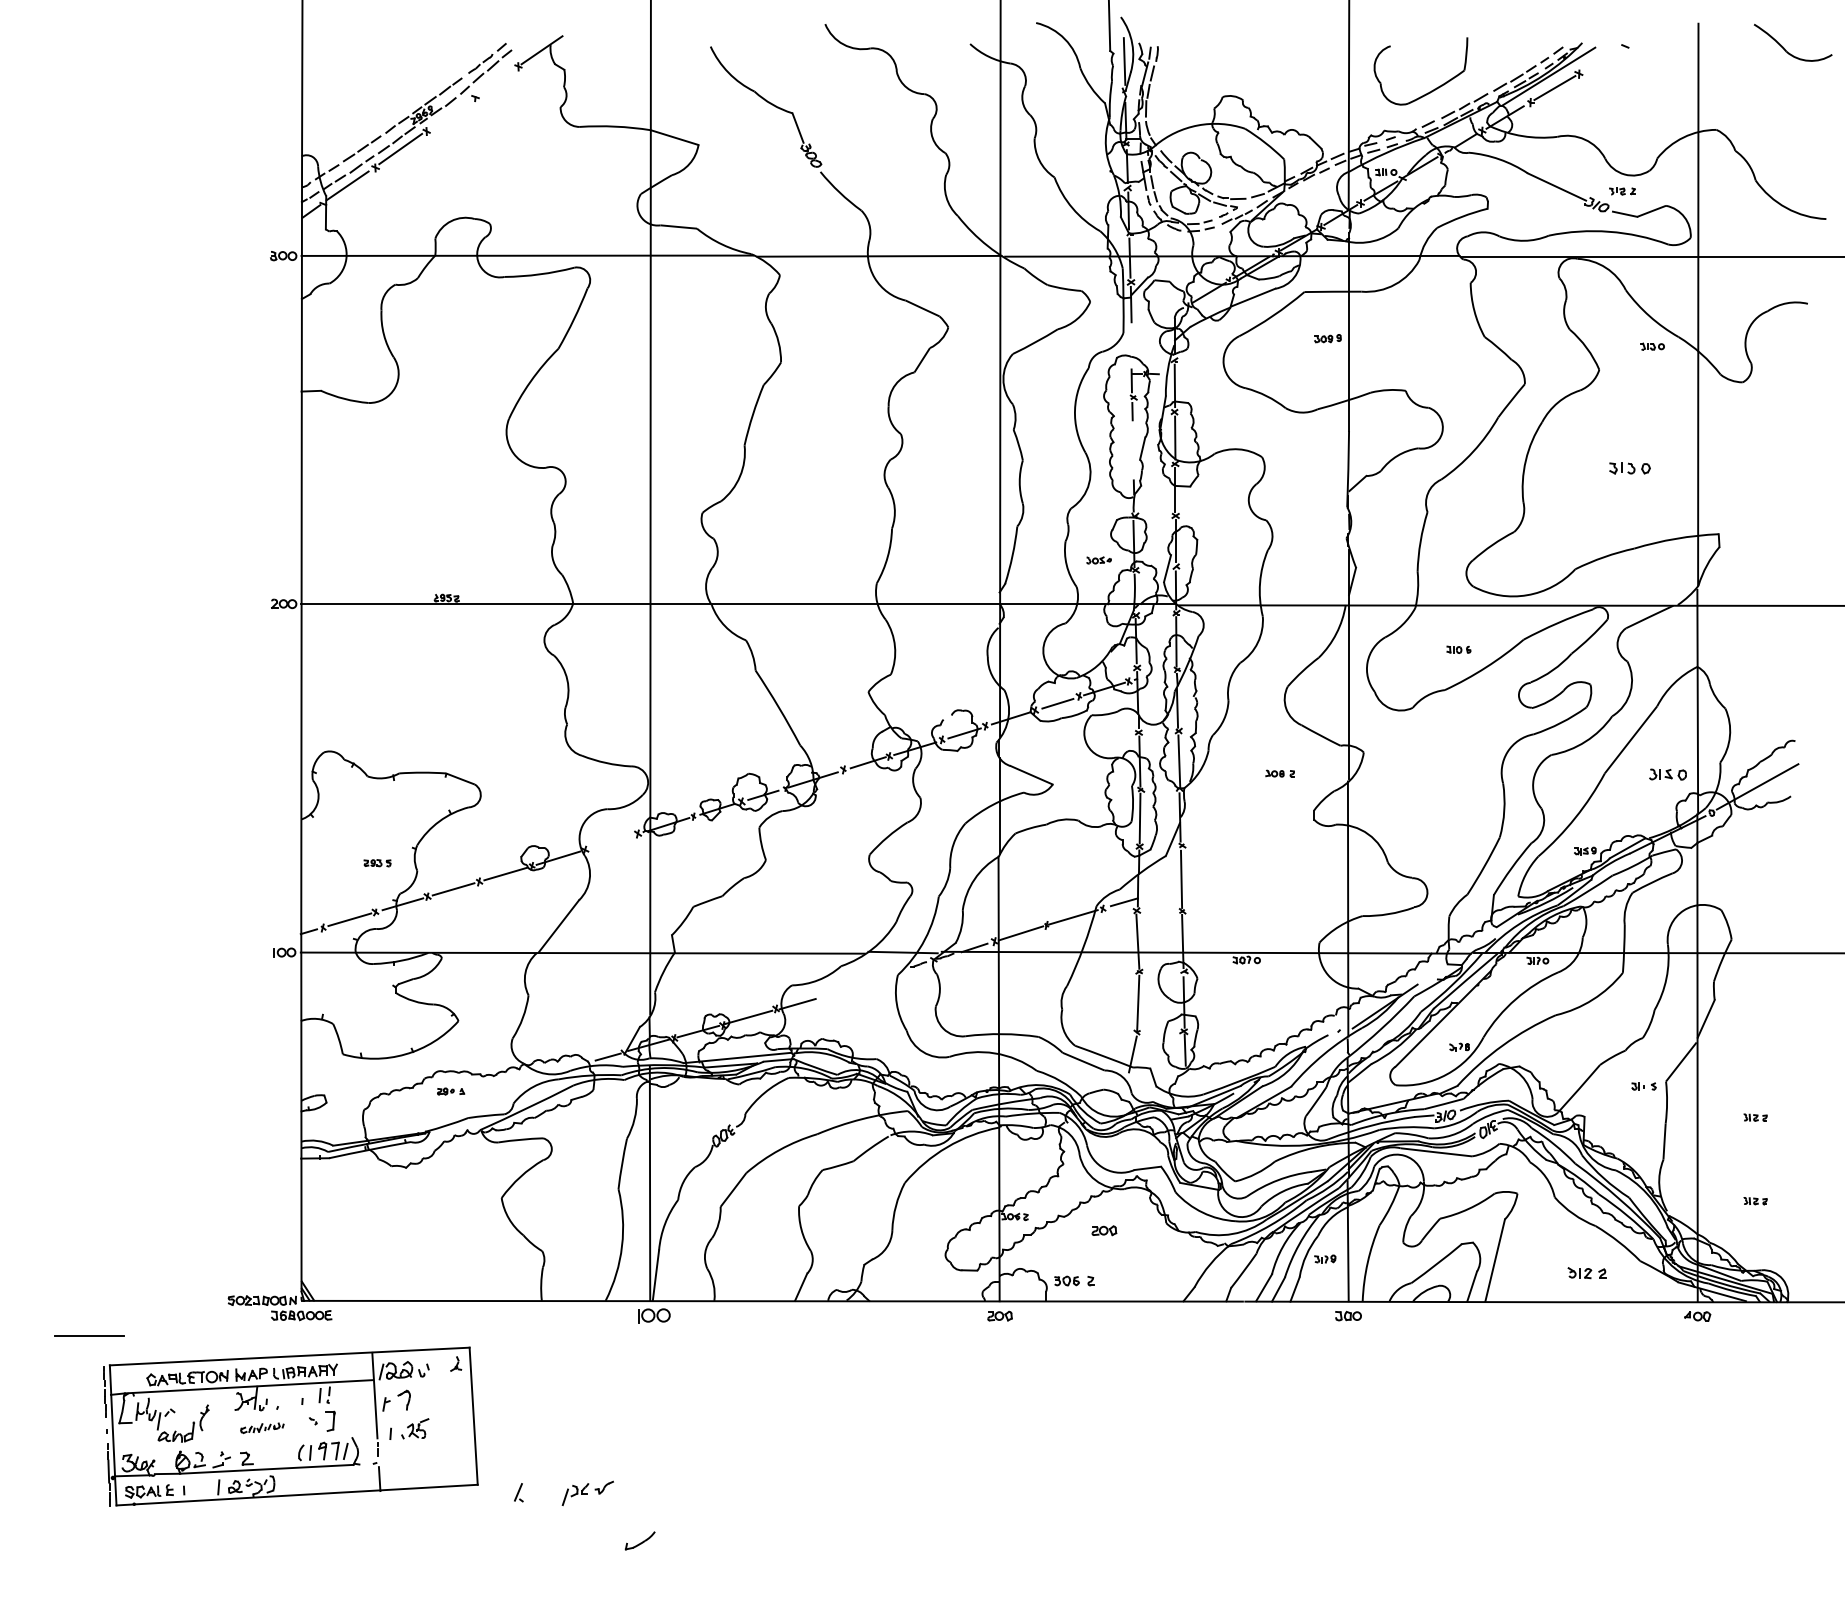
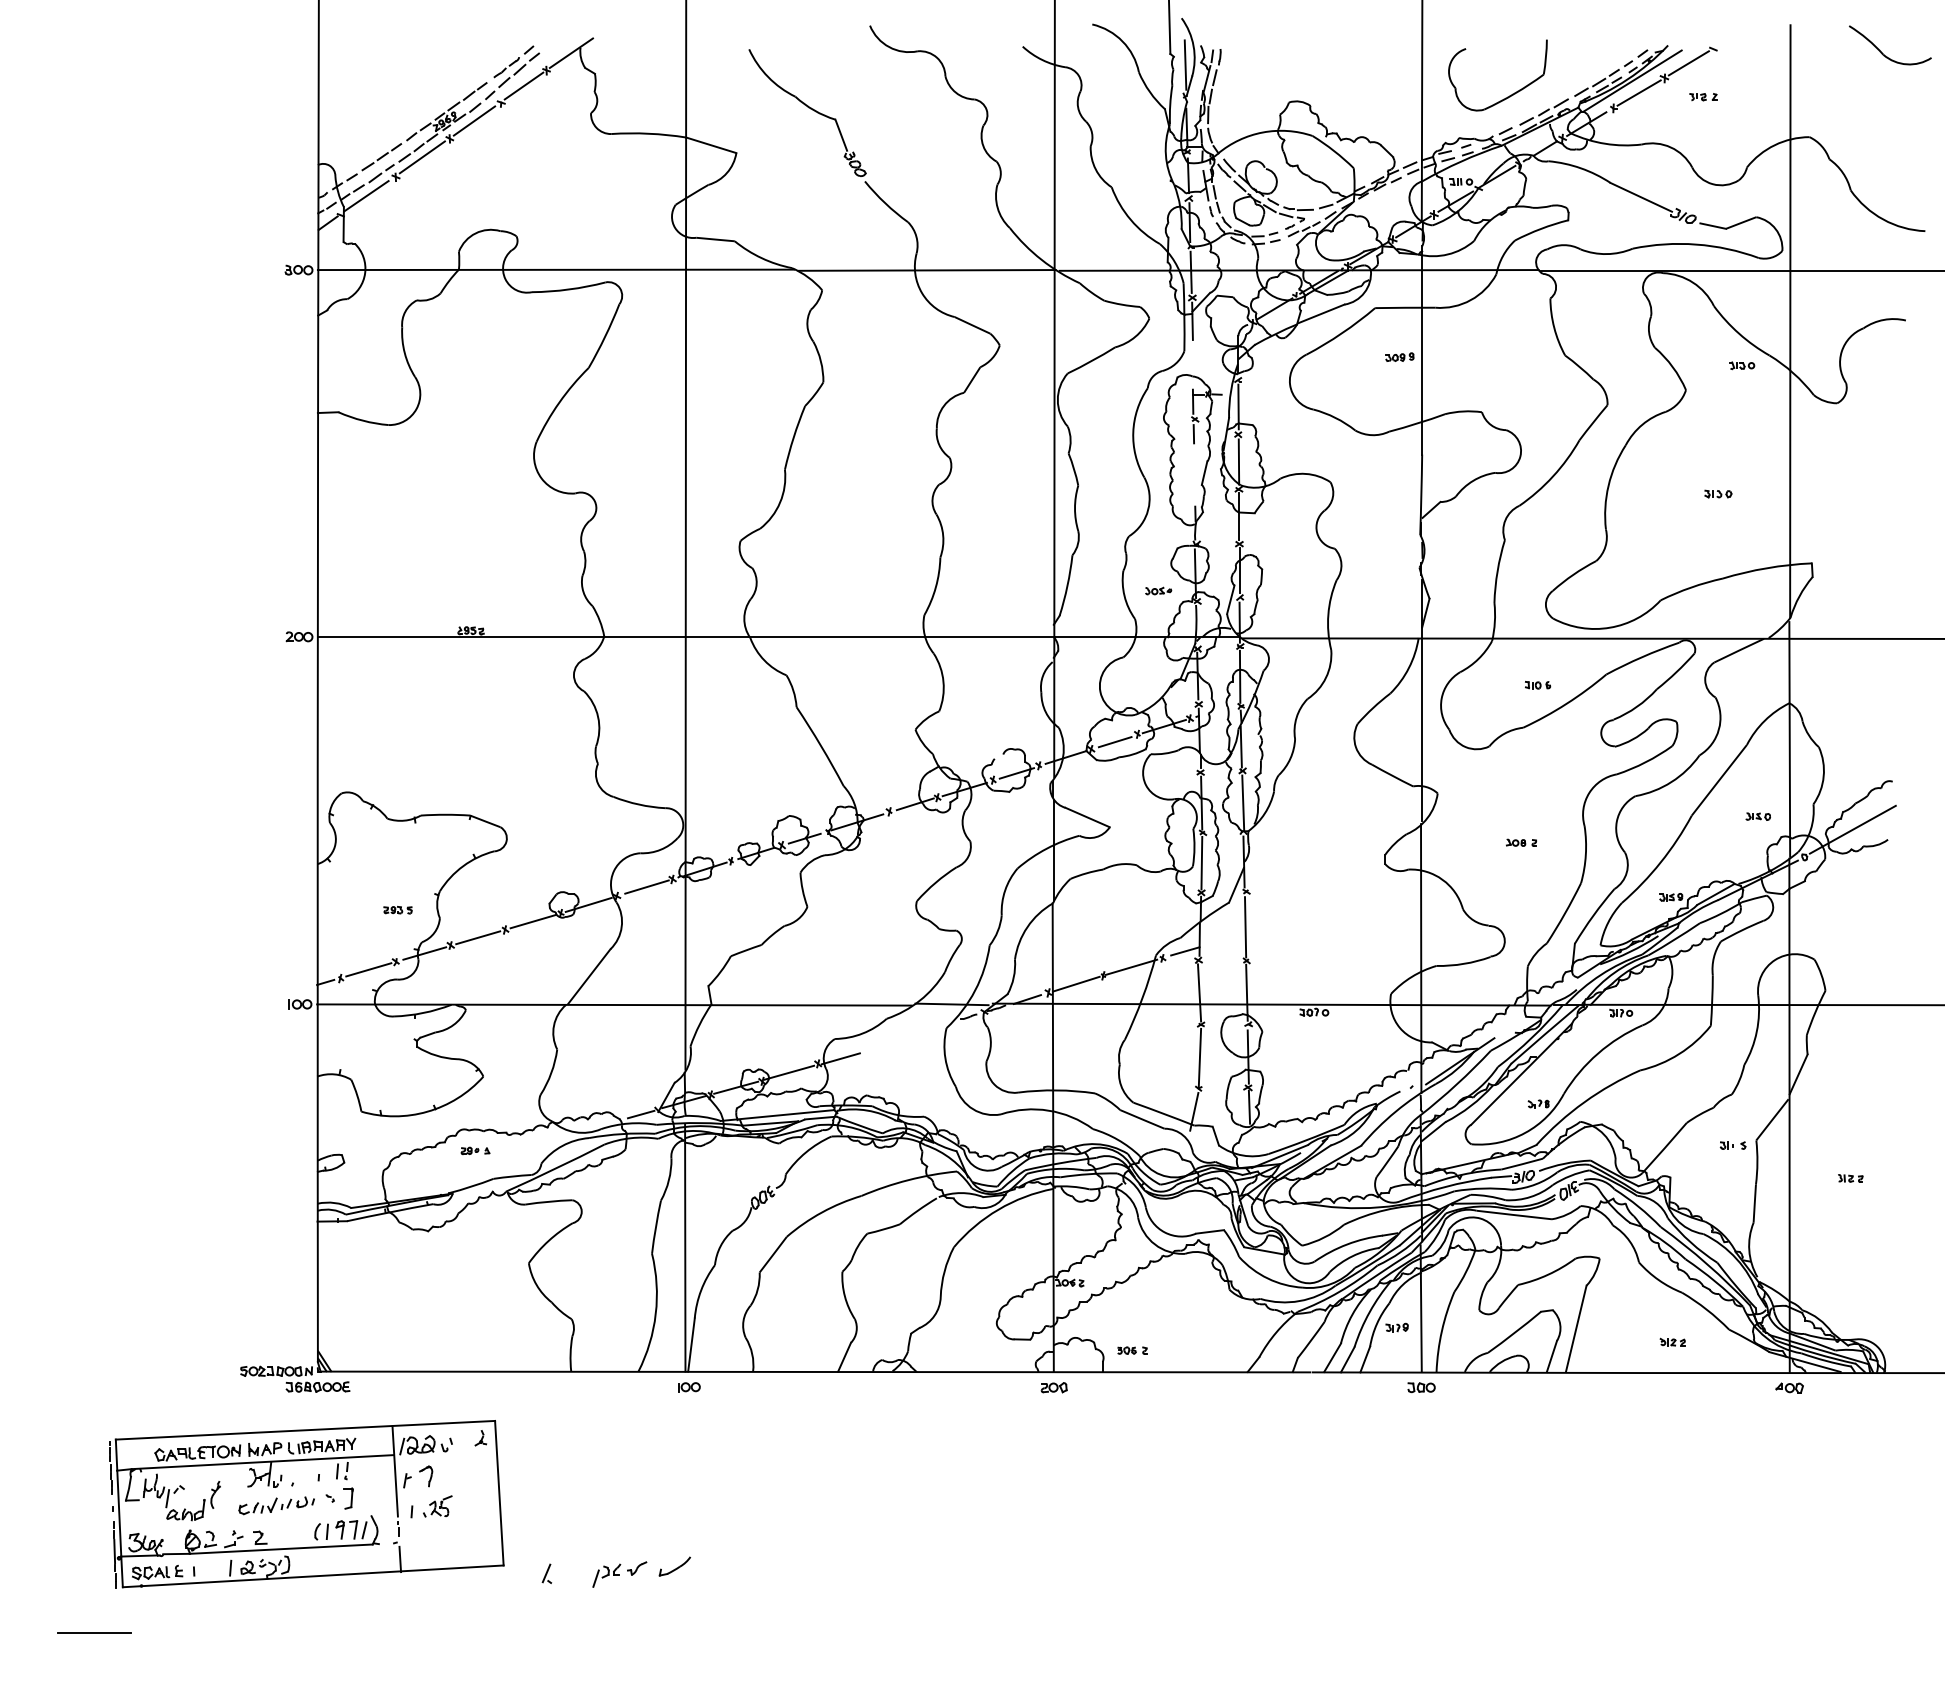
line: (1601, 60) -> (1688, 63), added
line: (496, 80) -> (523, 85), added
line: (450, 114) -> (474, 120), added
part: (1622, 191) -> (1703, 97), moved
part: (1630, 467) -> (1718, 493), size x0.62
part: (1280, 773) -> (1521, 842), moved
part: (1667, 774) -> (1757, 816), size x0.62
line: (613, 840) -> (646, 886), added
part: (1755, 1201) -> (1850, 1266), removed
part: (1103, 1230) -> (1163, 1297), removed
part: (1586, 1272) -> (1672, 1341), size x0.62
part: (1074, 1280) -> (1132, 1350), size x0.71
part: (654, 1315) -> (689, 1387), size x0.62
line: (89, 1334) -> (94, 1632), moved
part: (262, 1427) -> (276, 1505), size x1.67
part: (639, 1540) -> (674, 1566), moved

